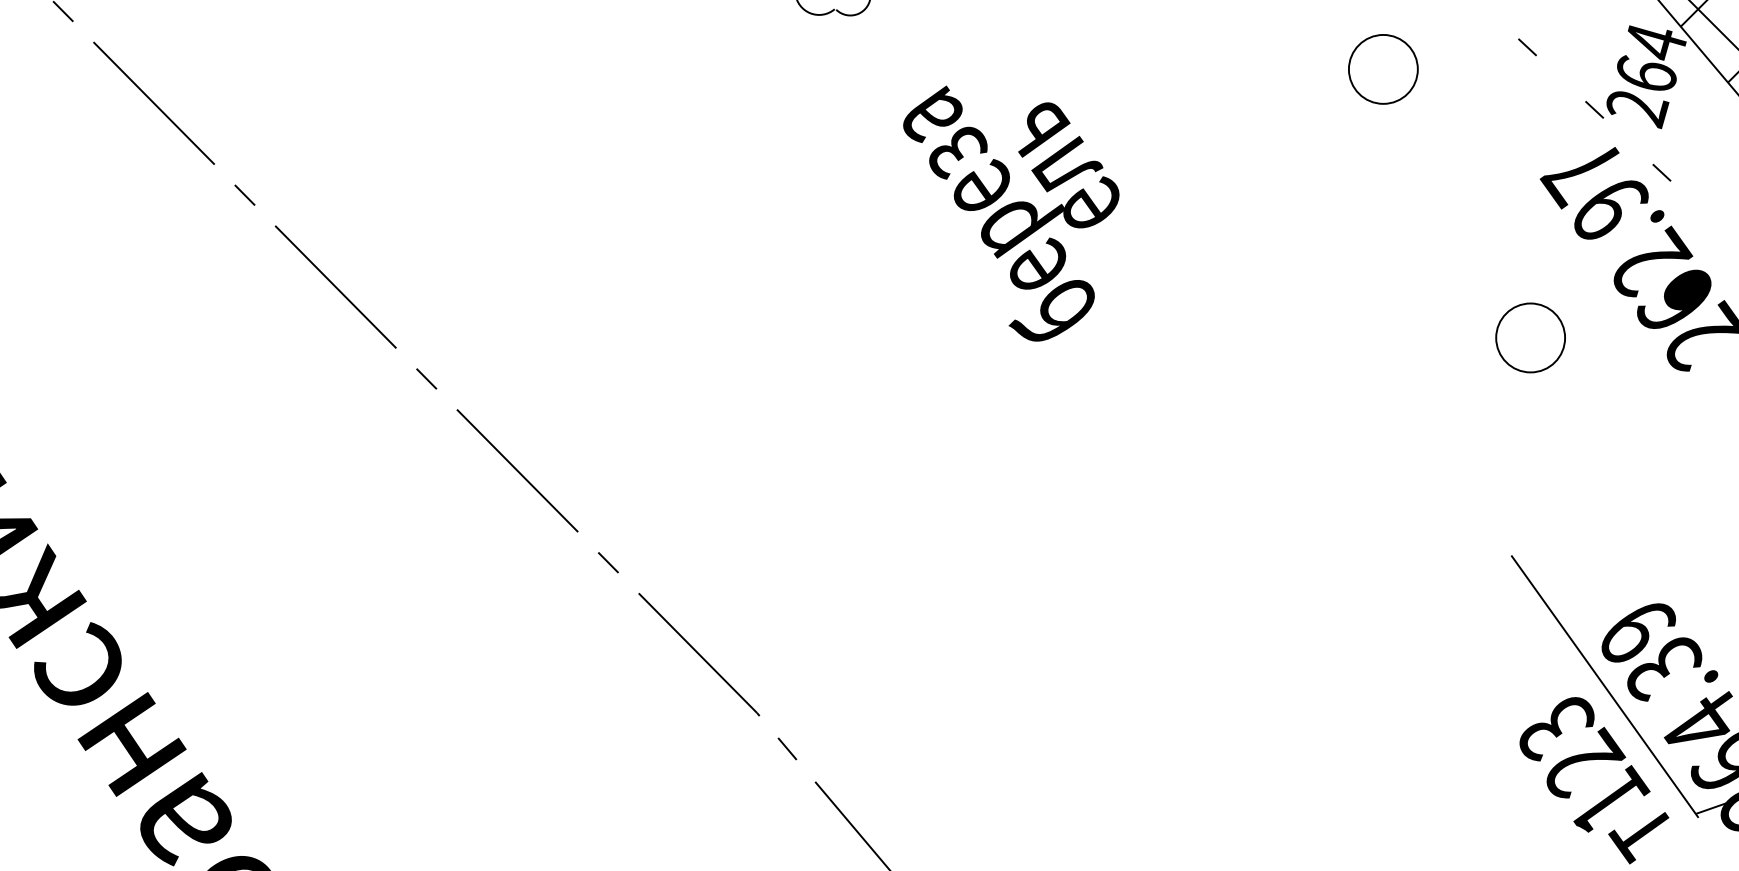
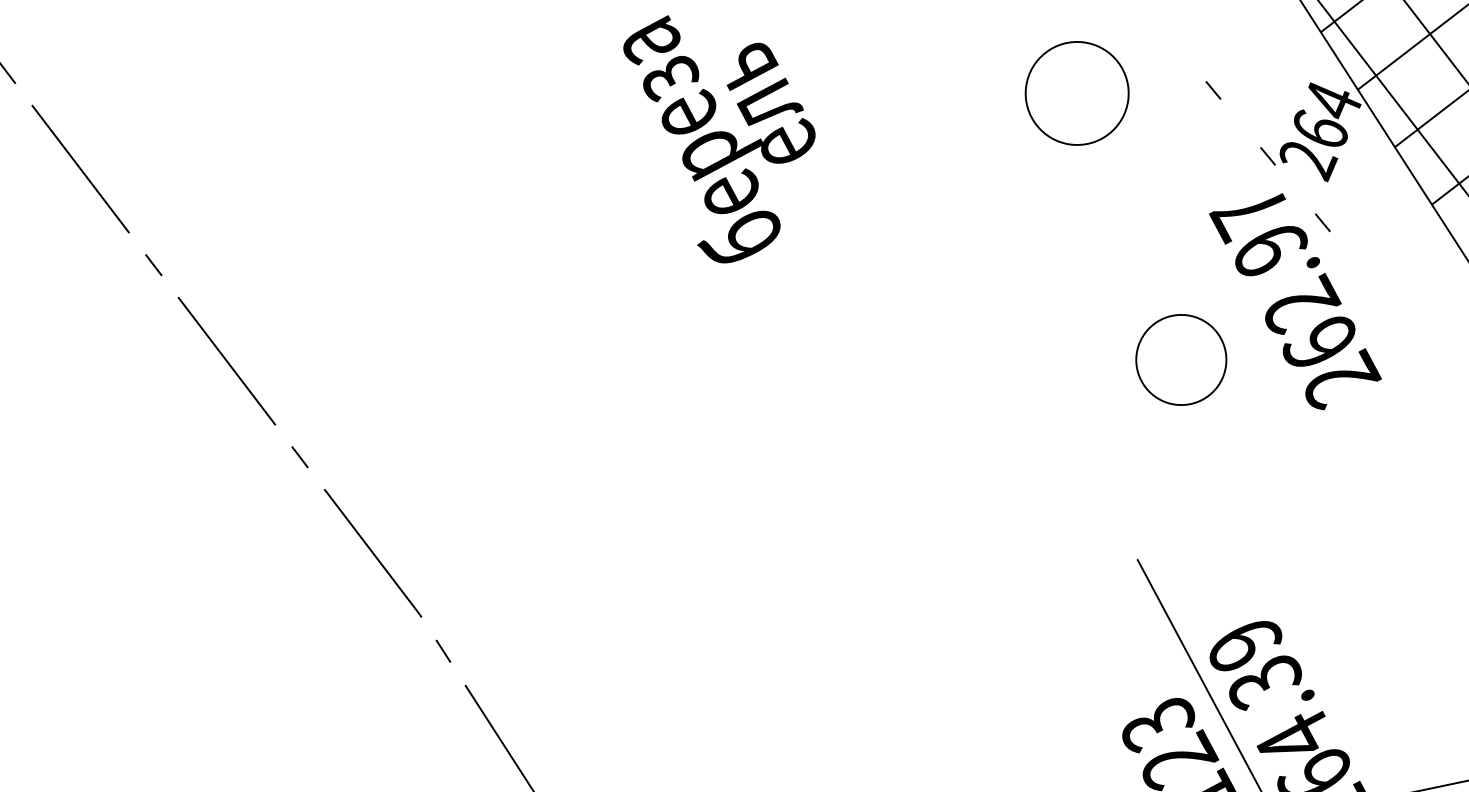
circle: (1383, 69) -> (1077, 93), size x1.6
text: (1011, 213) -> (713, 141), moved
circle: (1530, 337) -> (1181, 359), size x1.4

